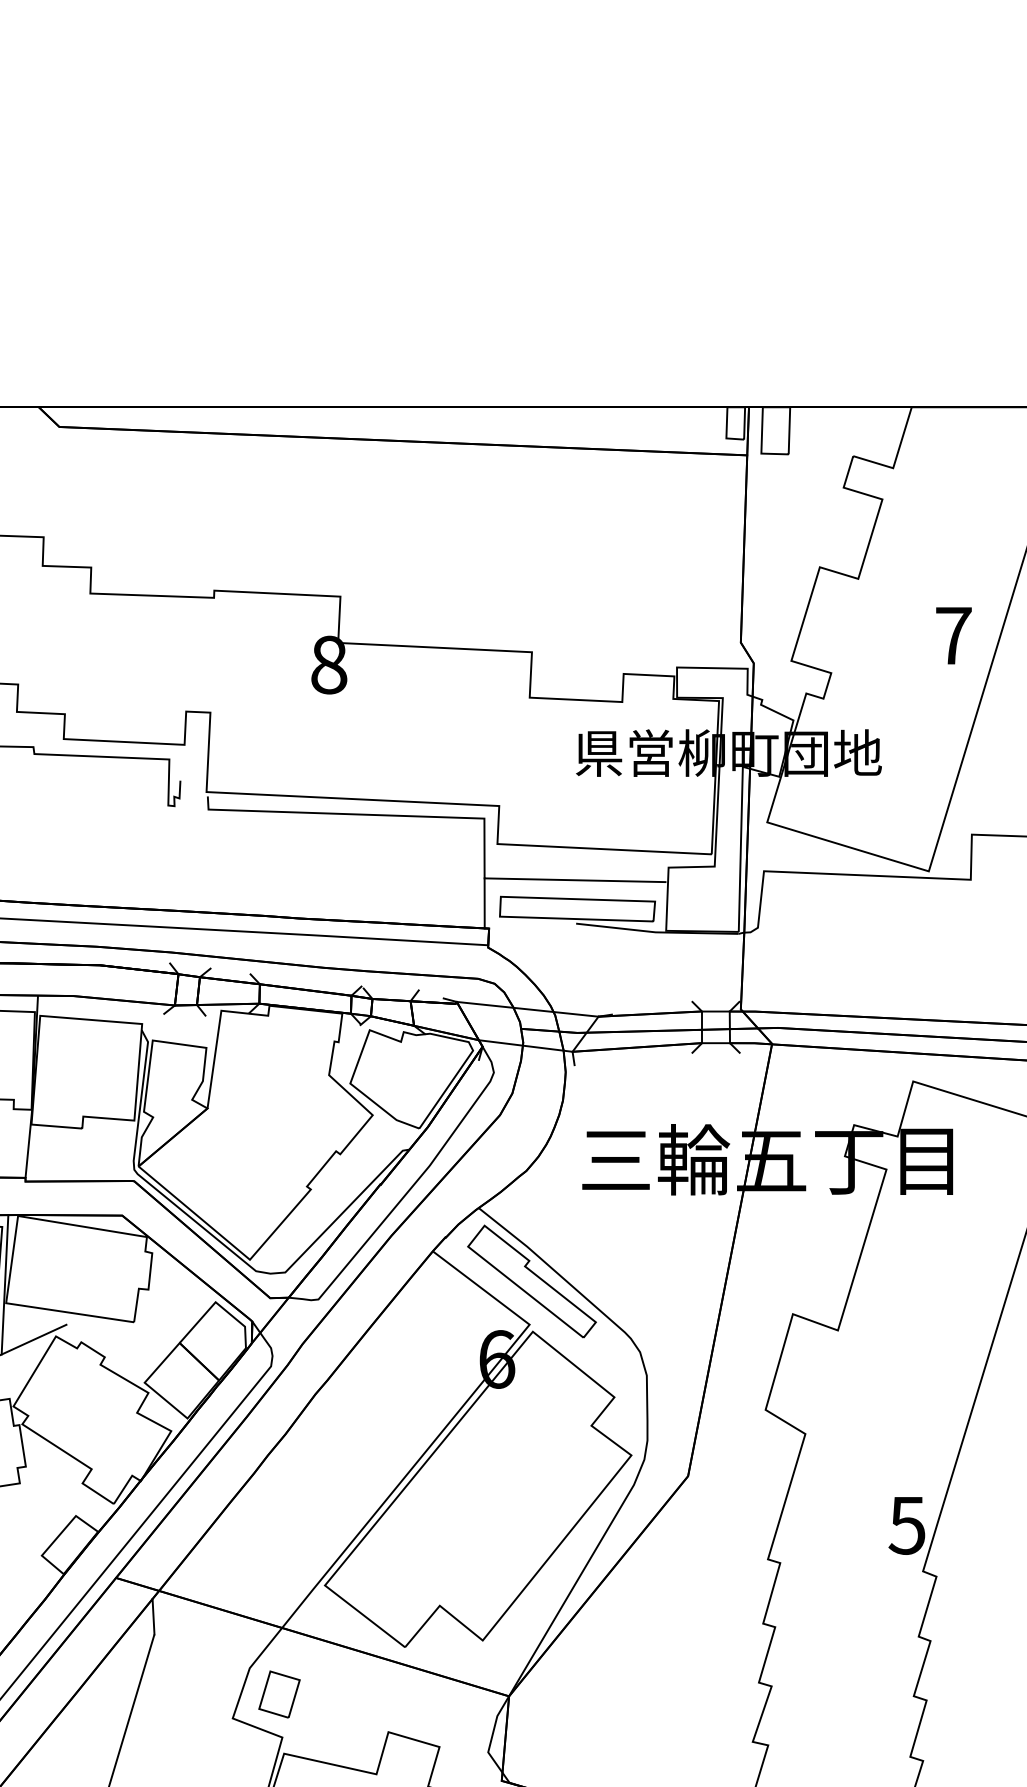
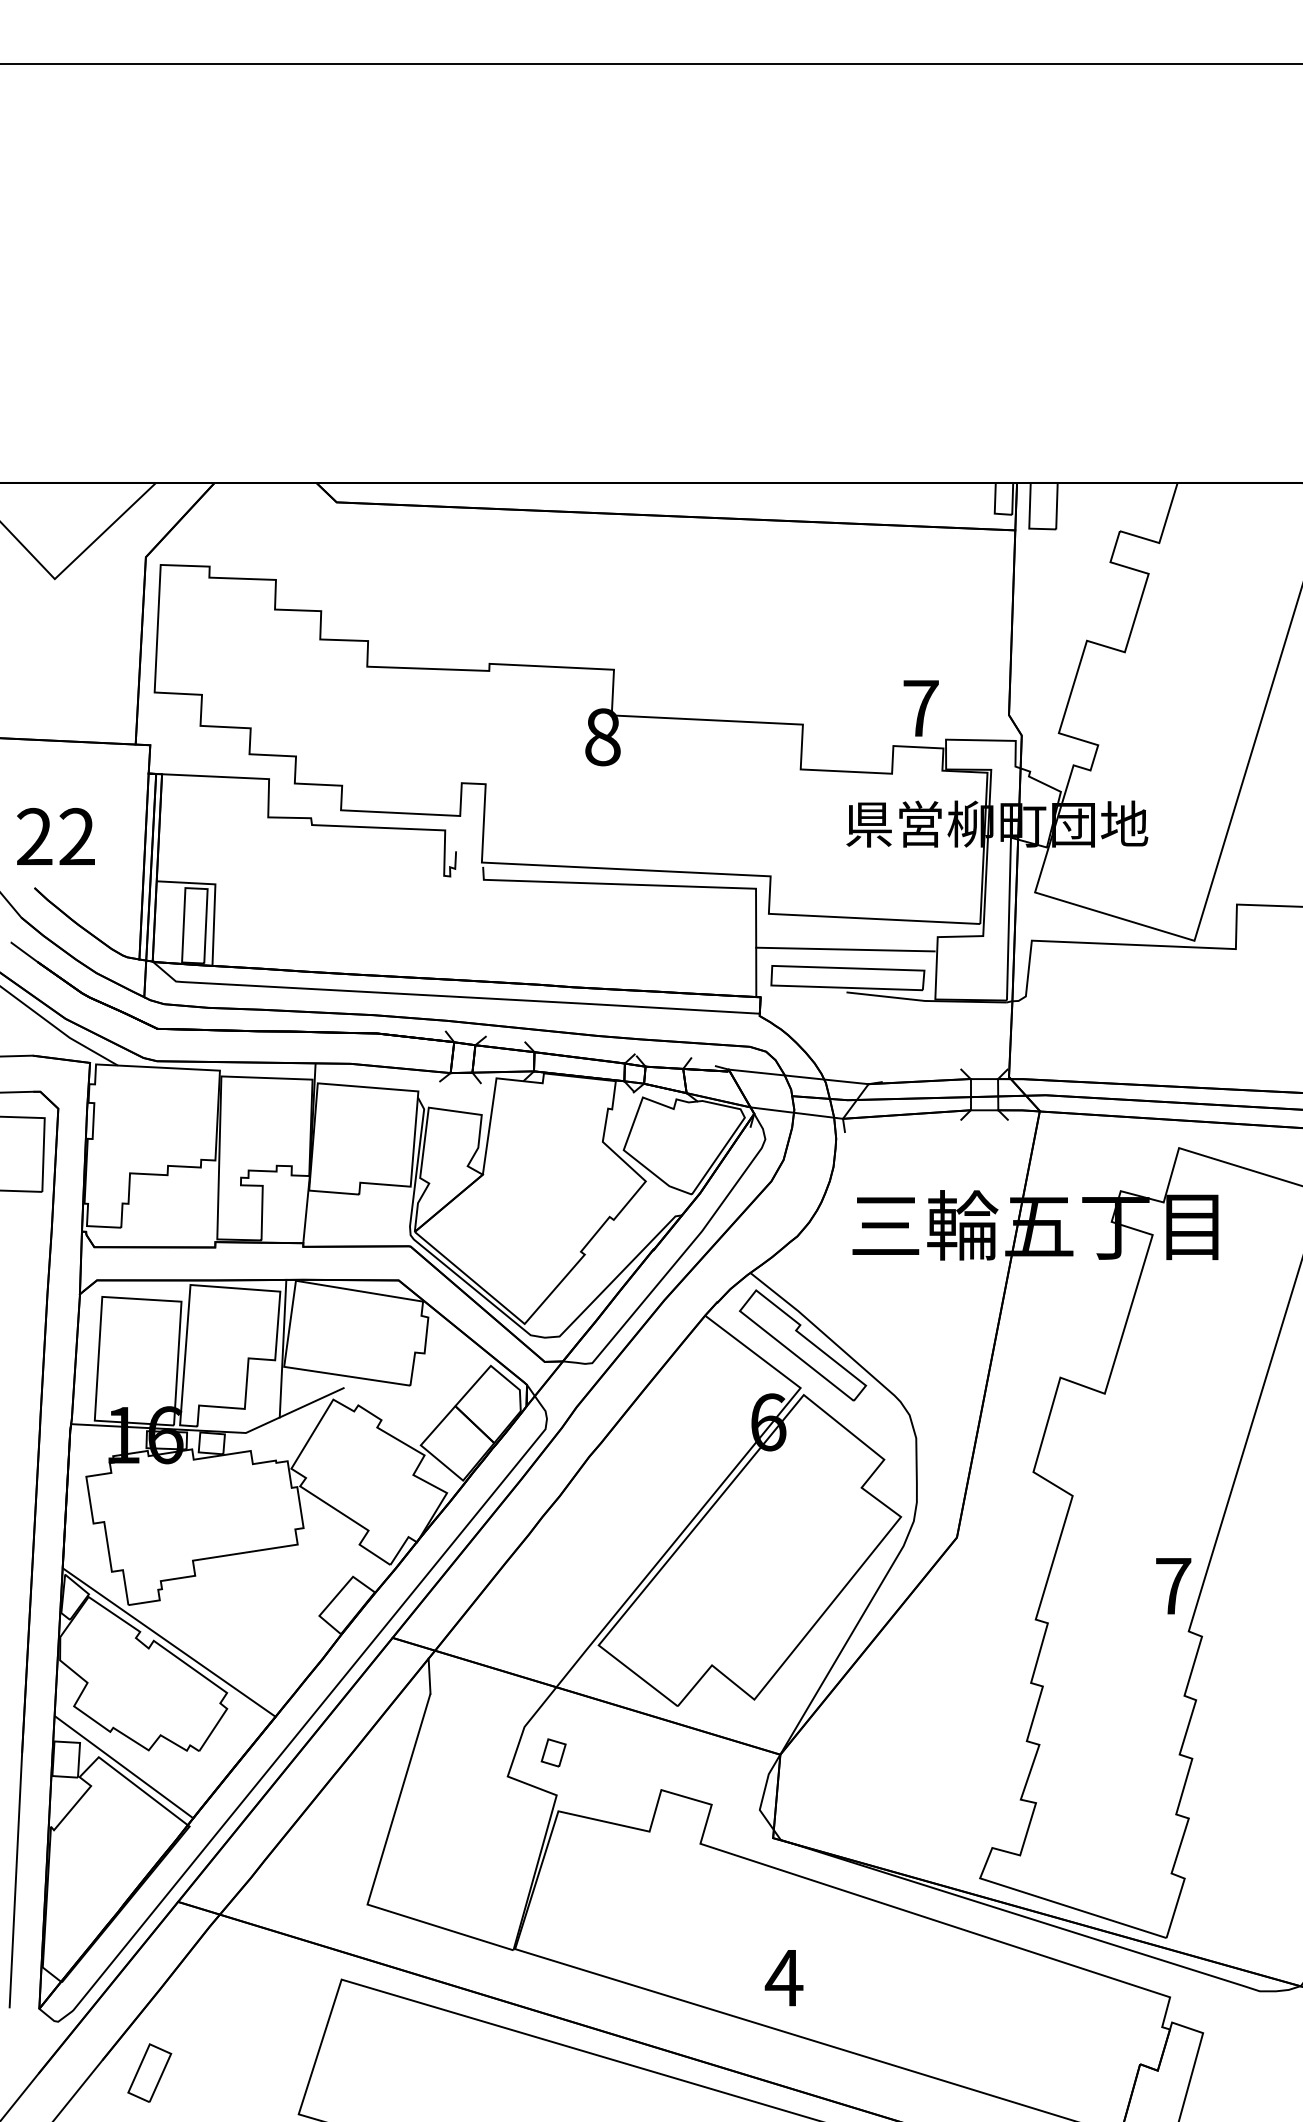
text: (953, 635) -> (920, 708), moved
text: (906, 1525) -> (1172, 1586), 5 -> 7
part: (279, 1694) -> (553, 1752), size x0.6

